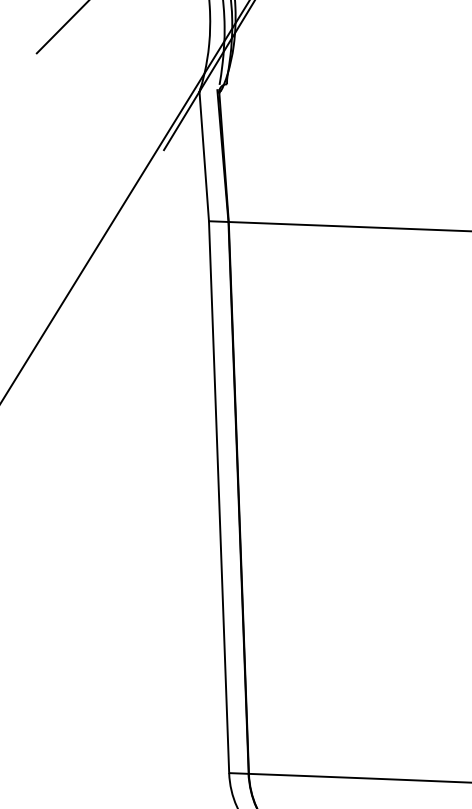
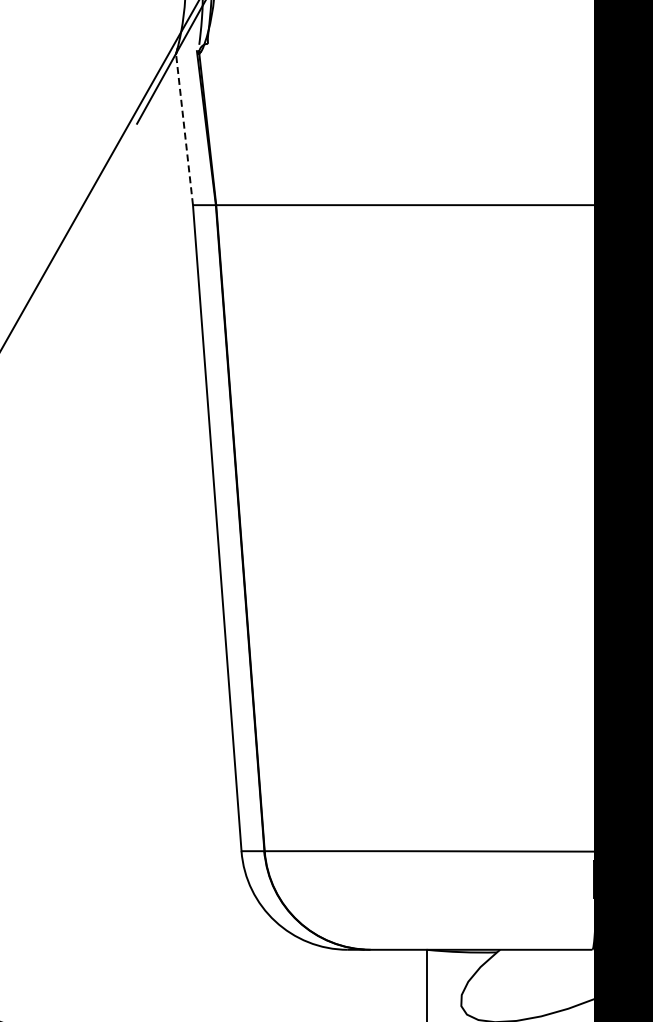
line: (204, 156) -> (184, 129), solid -> dashed

